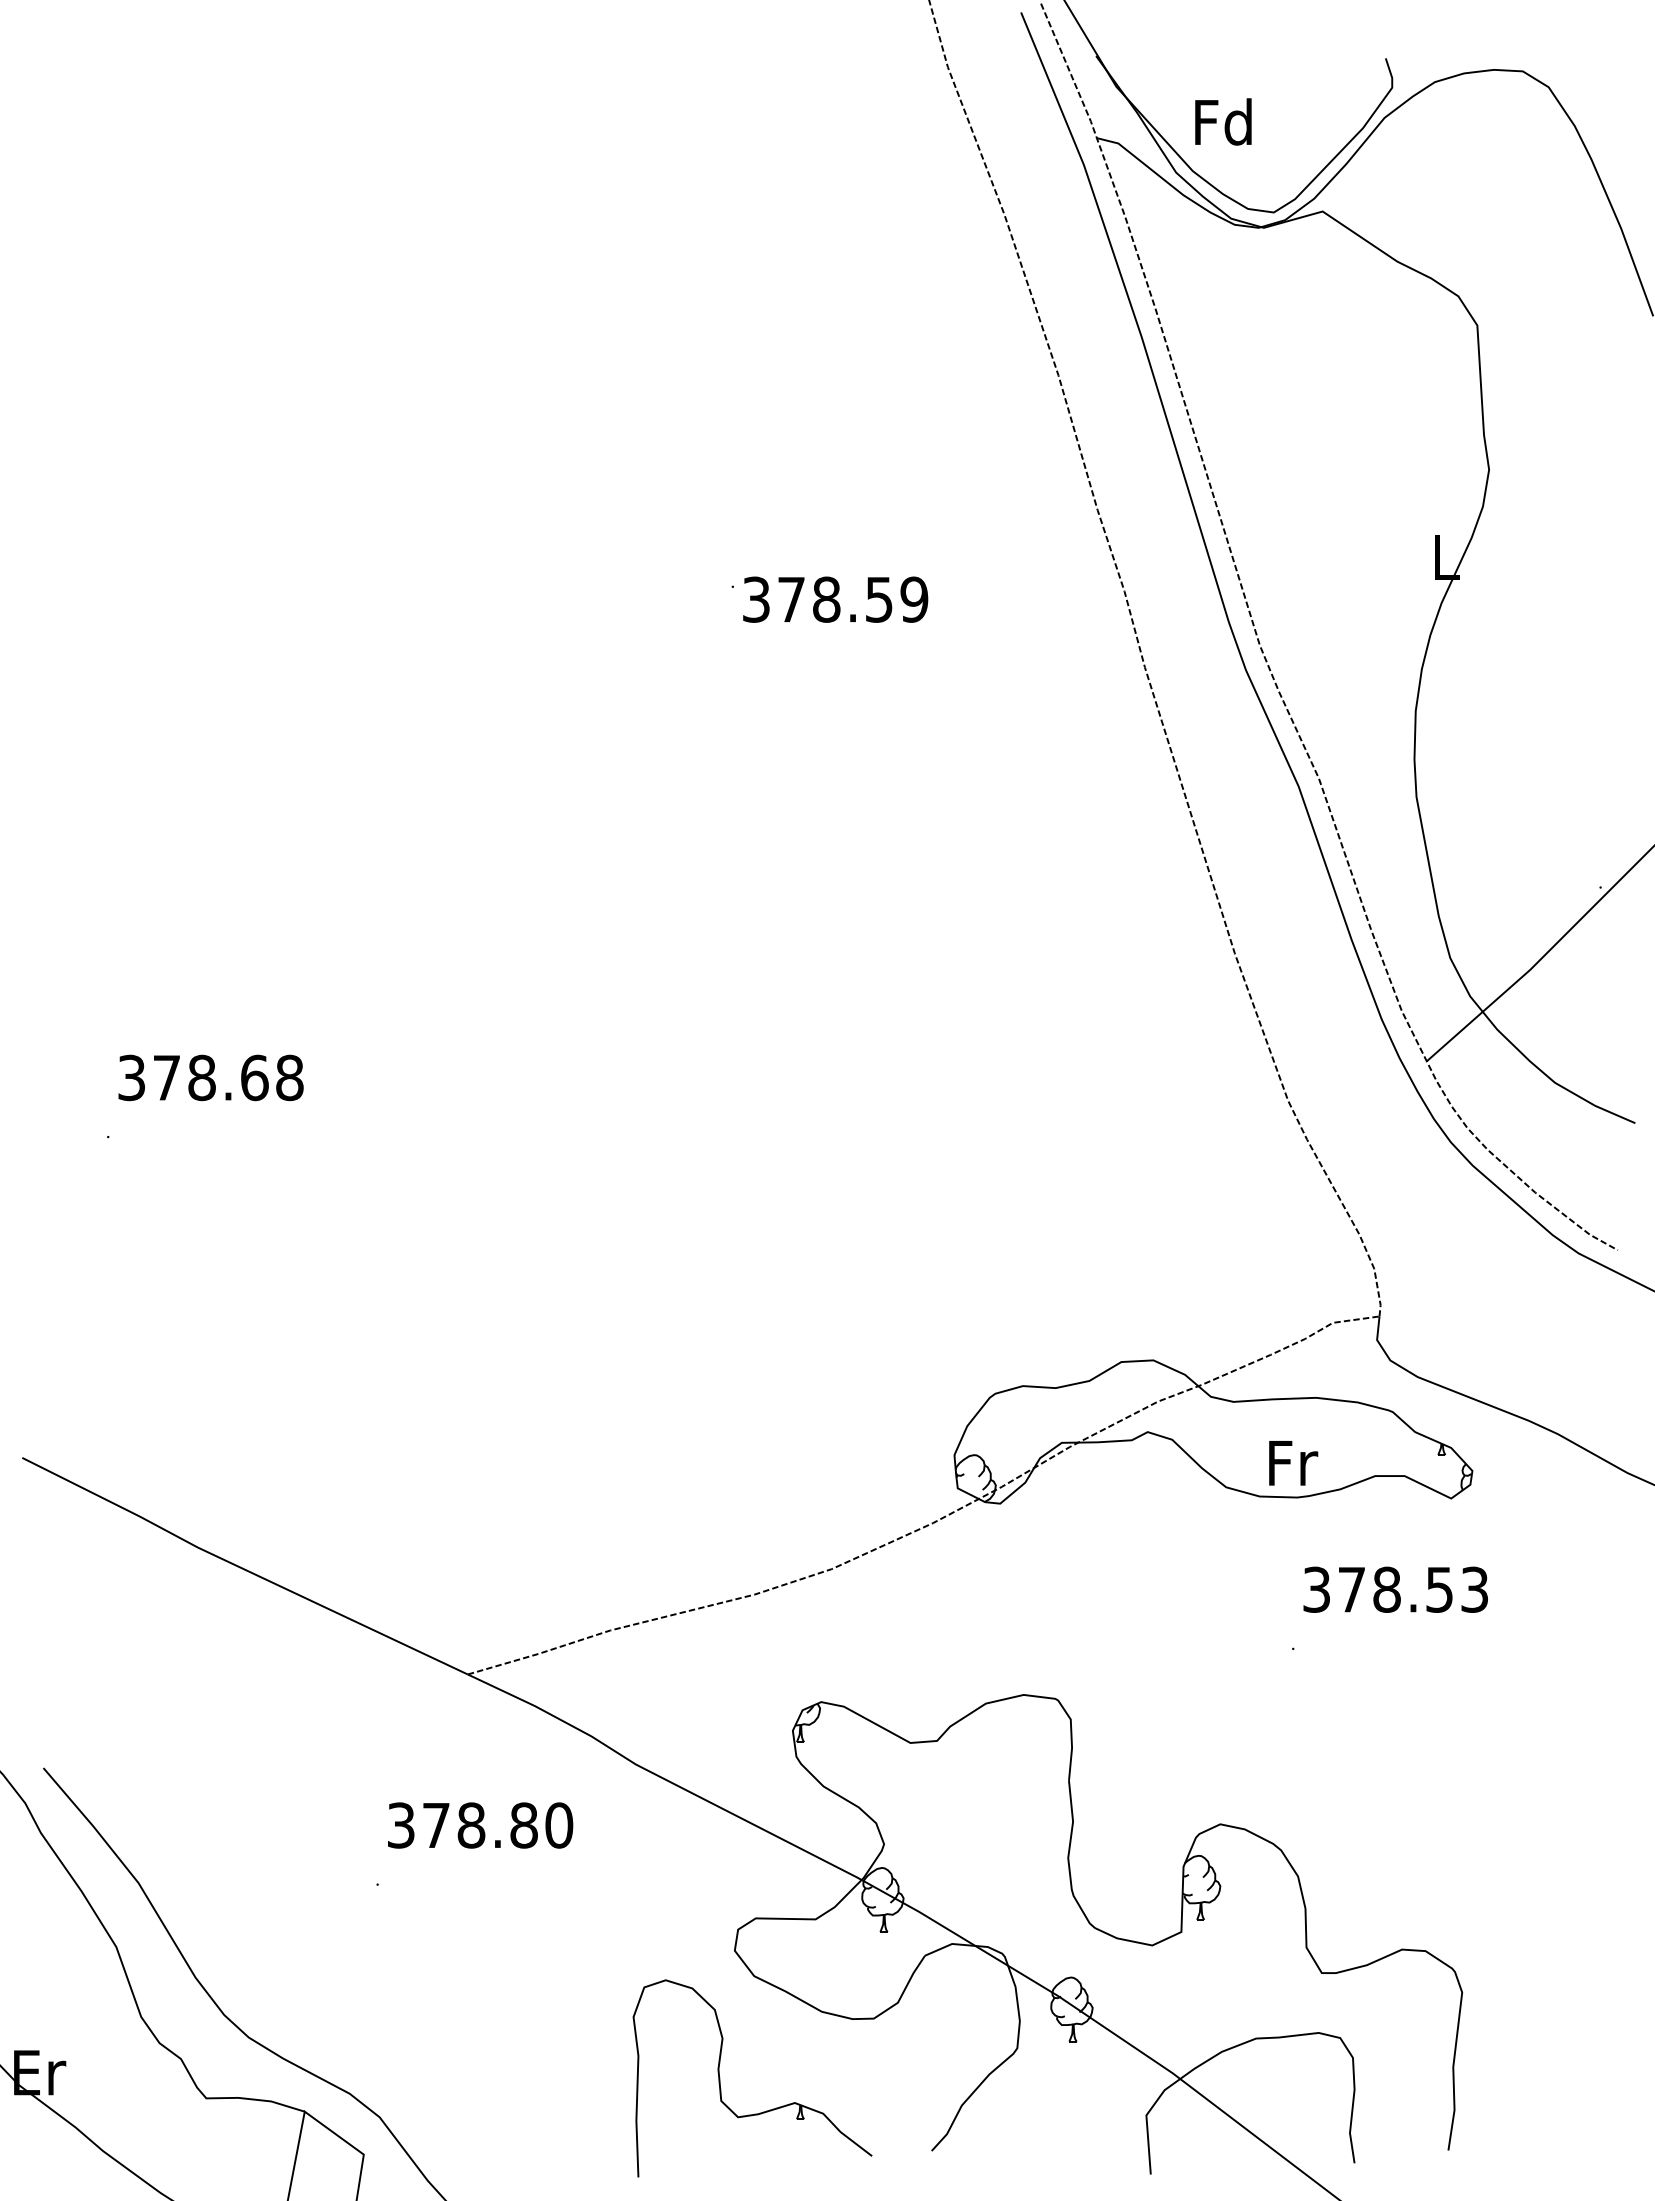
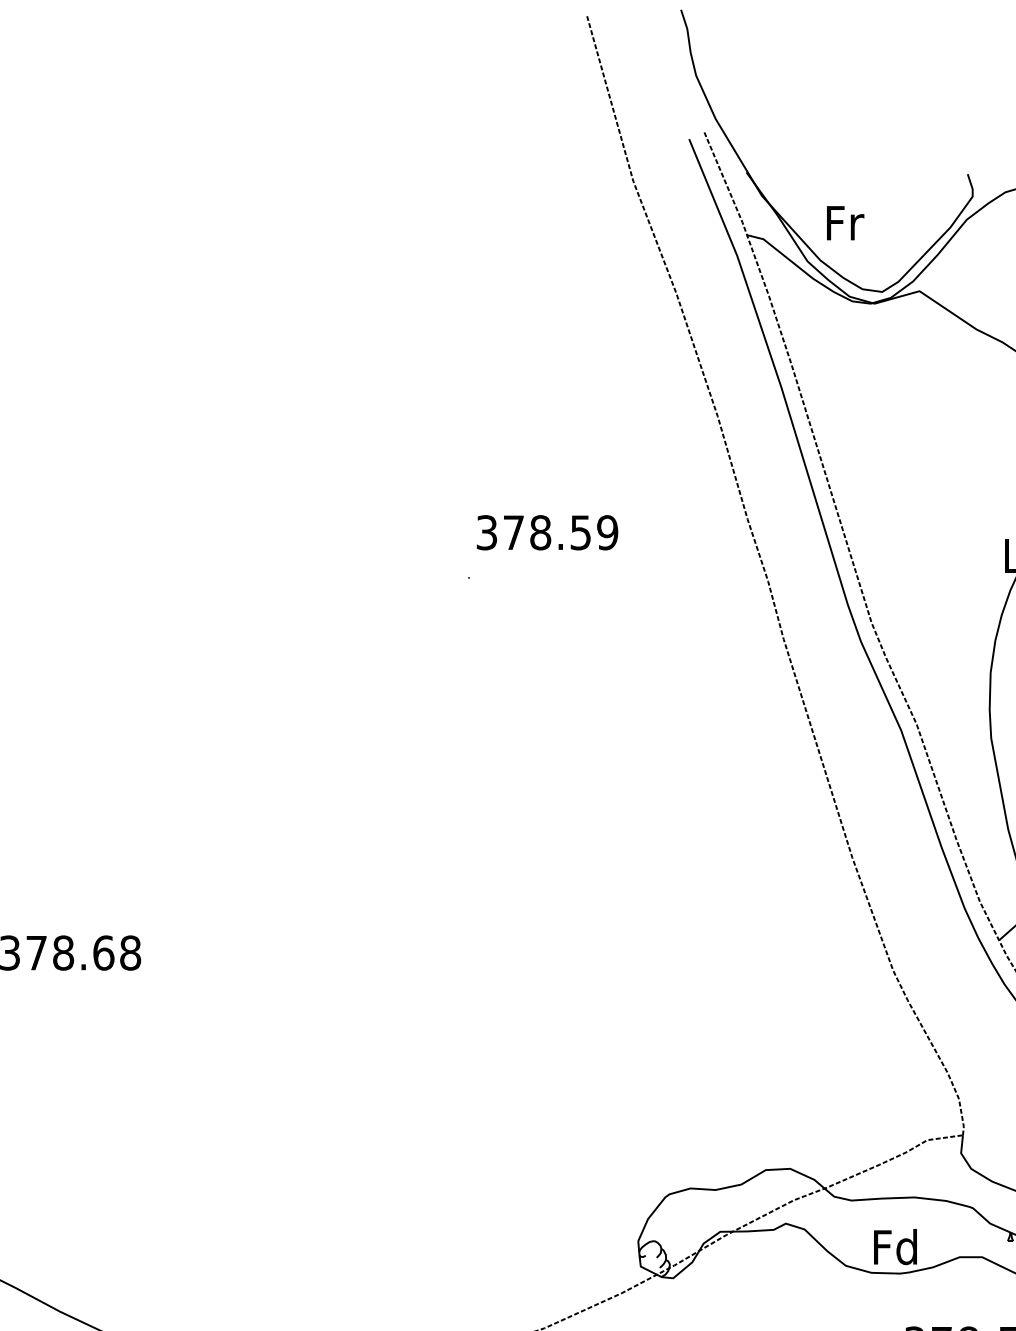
text: (1223, 121) -> (843, 222), Fd -> Fr
text: (835, 599) -> (547, 532), moved
text: (1291, 1462) -> (895, 1246), Fr -> Fd

